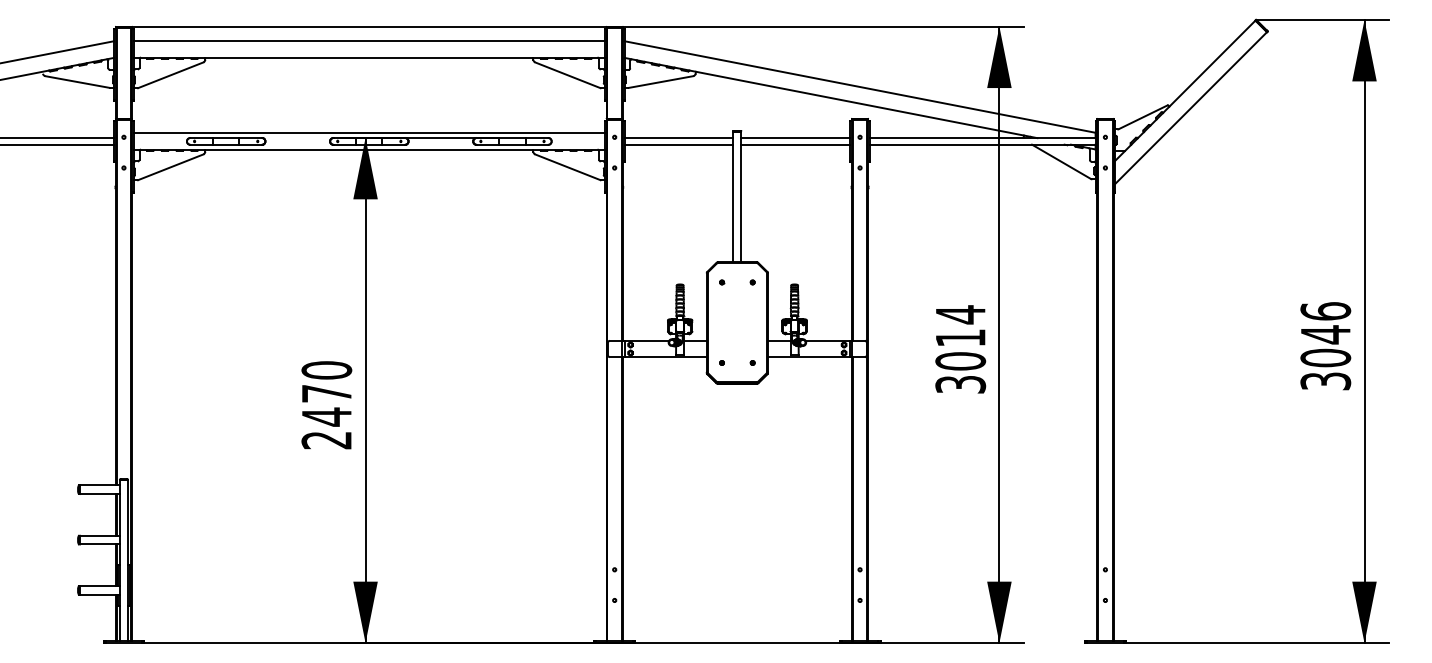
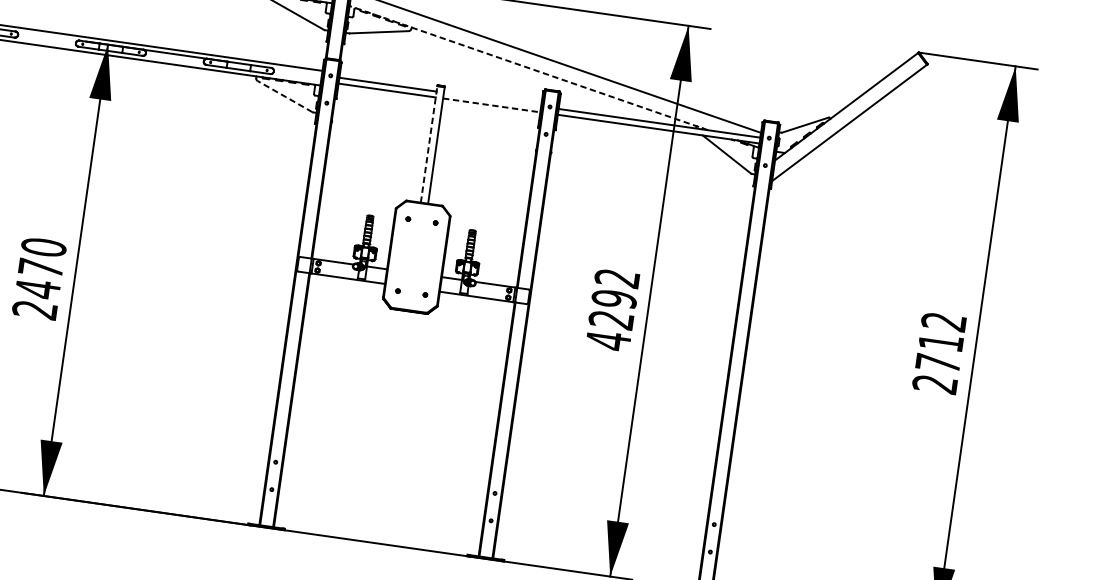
line: (830, 97) -> (528, 67), solid -> dashed
line: (795, 138) -> (492, 99), removed
line: (796, 144) -> (492, 105), solid -> dashed
line: (567, 167) -> (284, 96), solid -> dashed
line: (733, 196) -> (429, 143), solid -> dashed
text: (1325, 346) -> (939, 353), 3046 -> 2712
text: (960, 349) -> (612, 309), 3014 -> 4292

